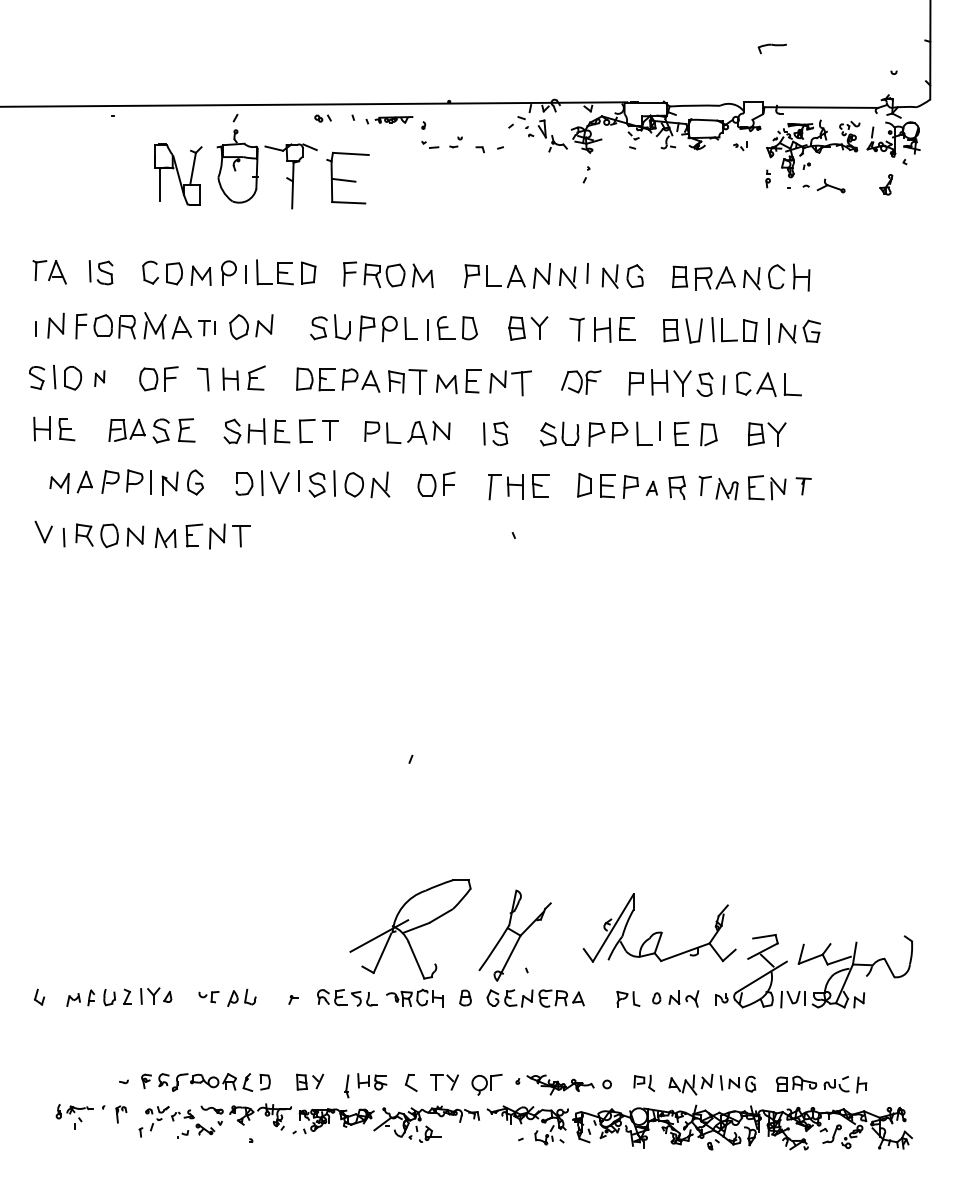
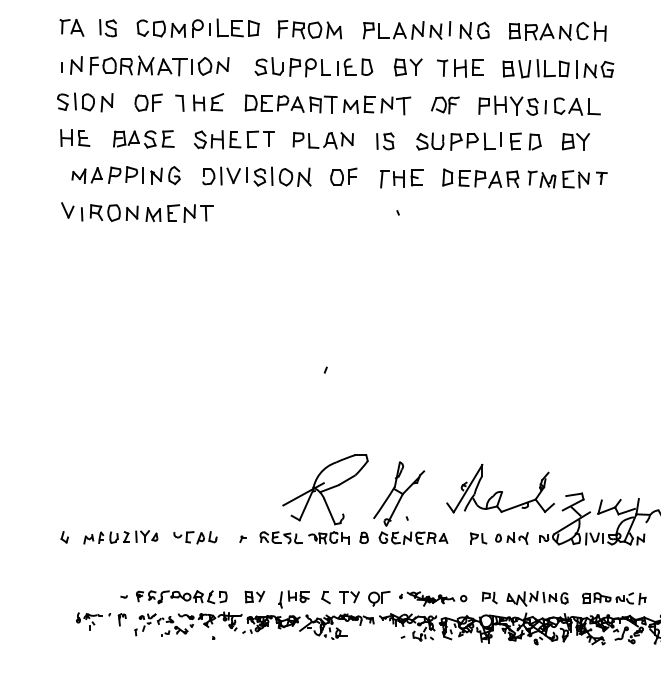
part: (206, 328) -> (182, 67), size x1.67
part: (99, 378) -> (106, 102), size x1.67
part: (651, 488) -> (494, 179), size x1.67
part: (208, 996) -> (183, 536), size x1.43

